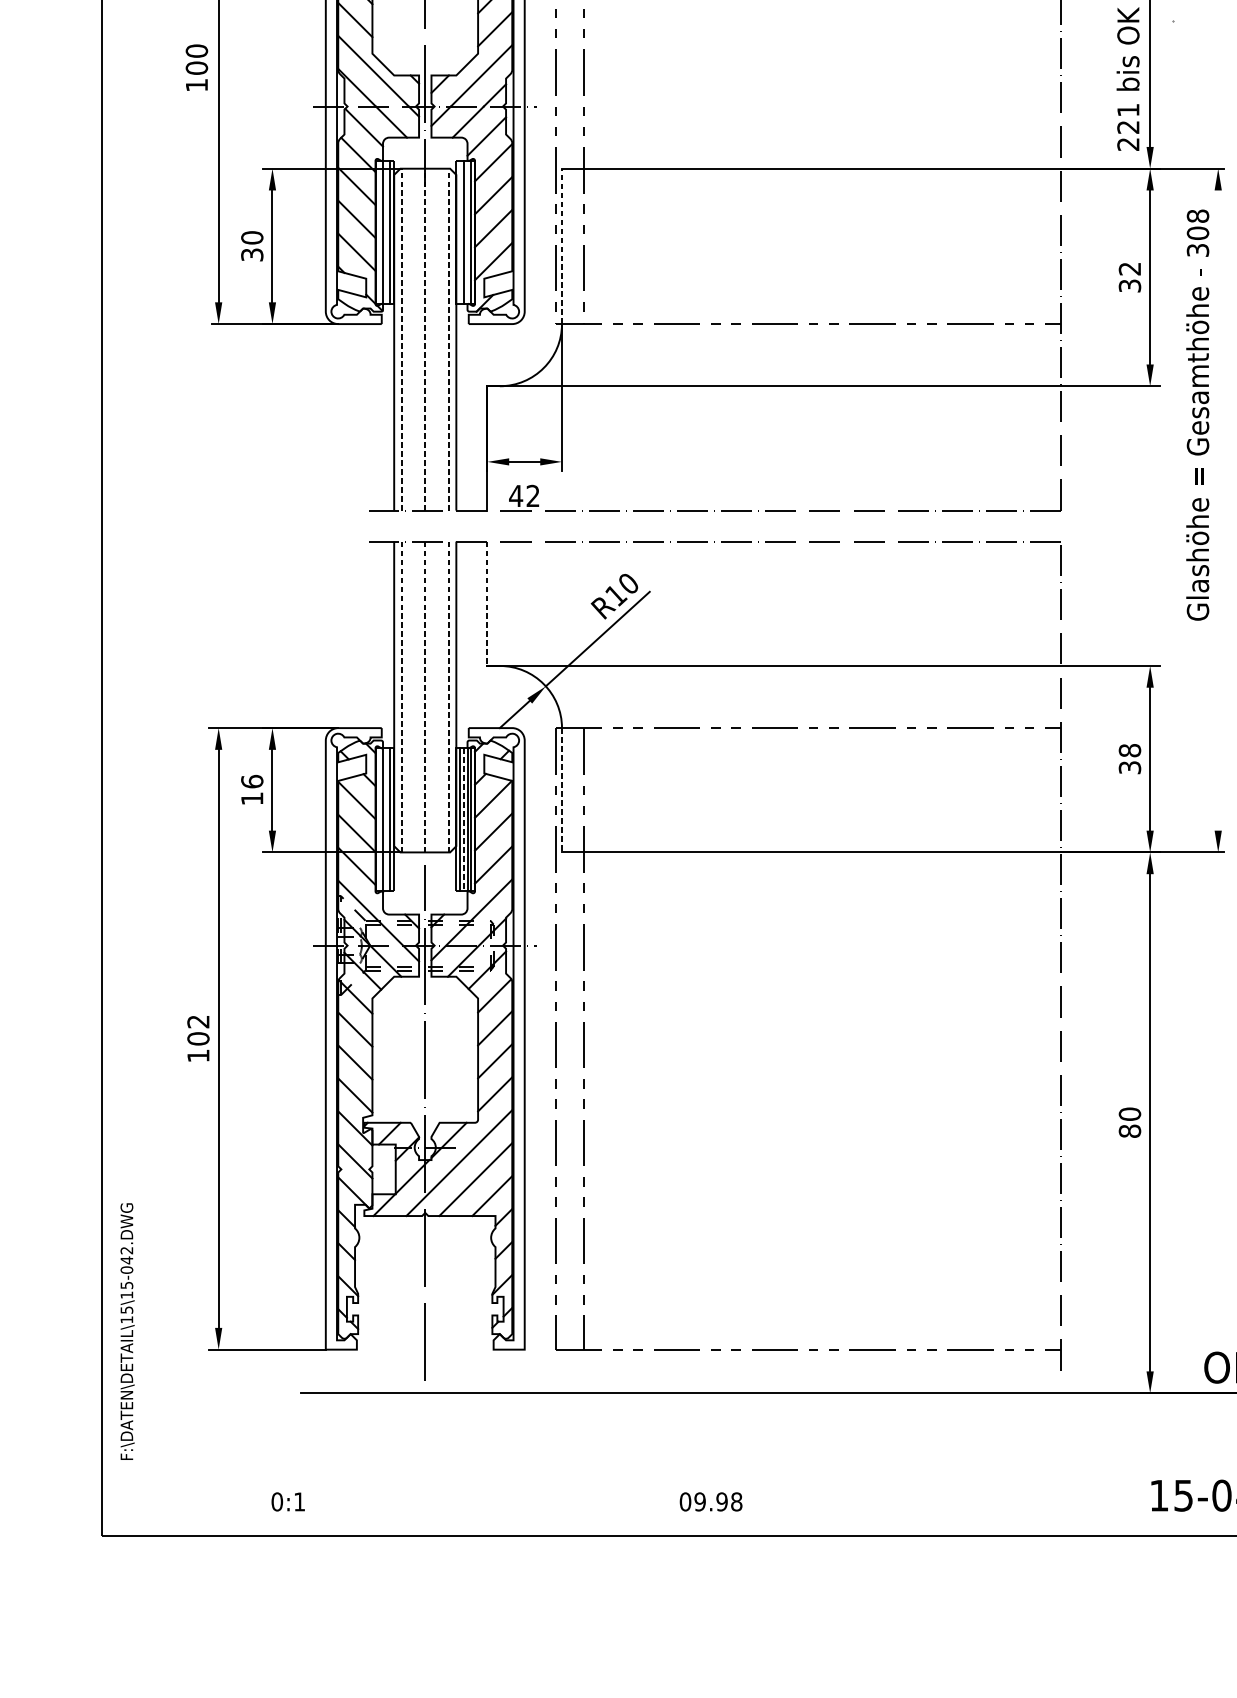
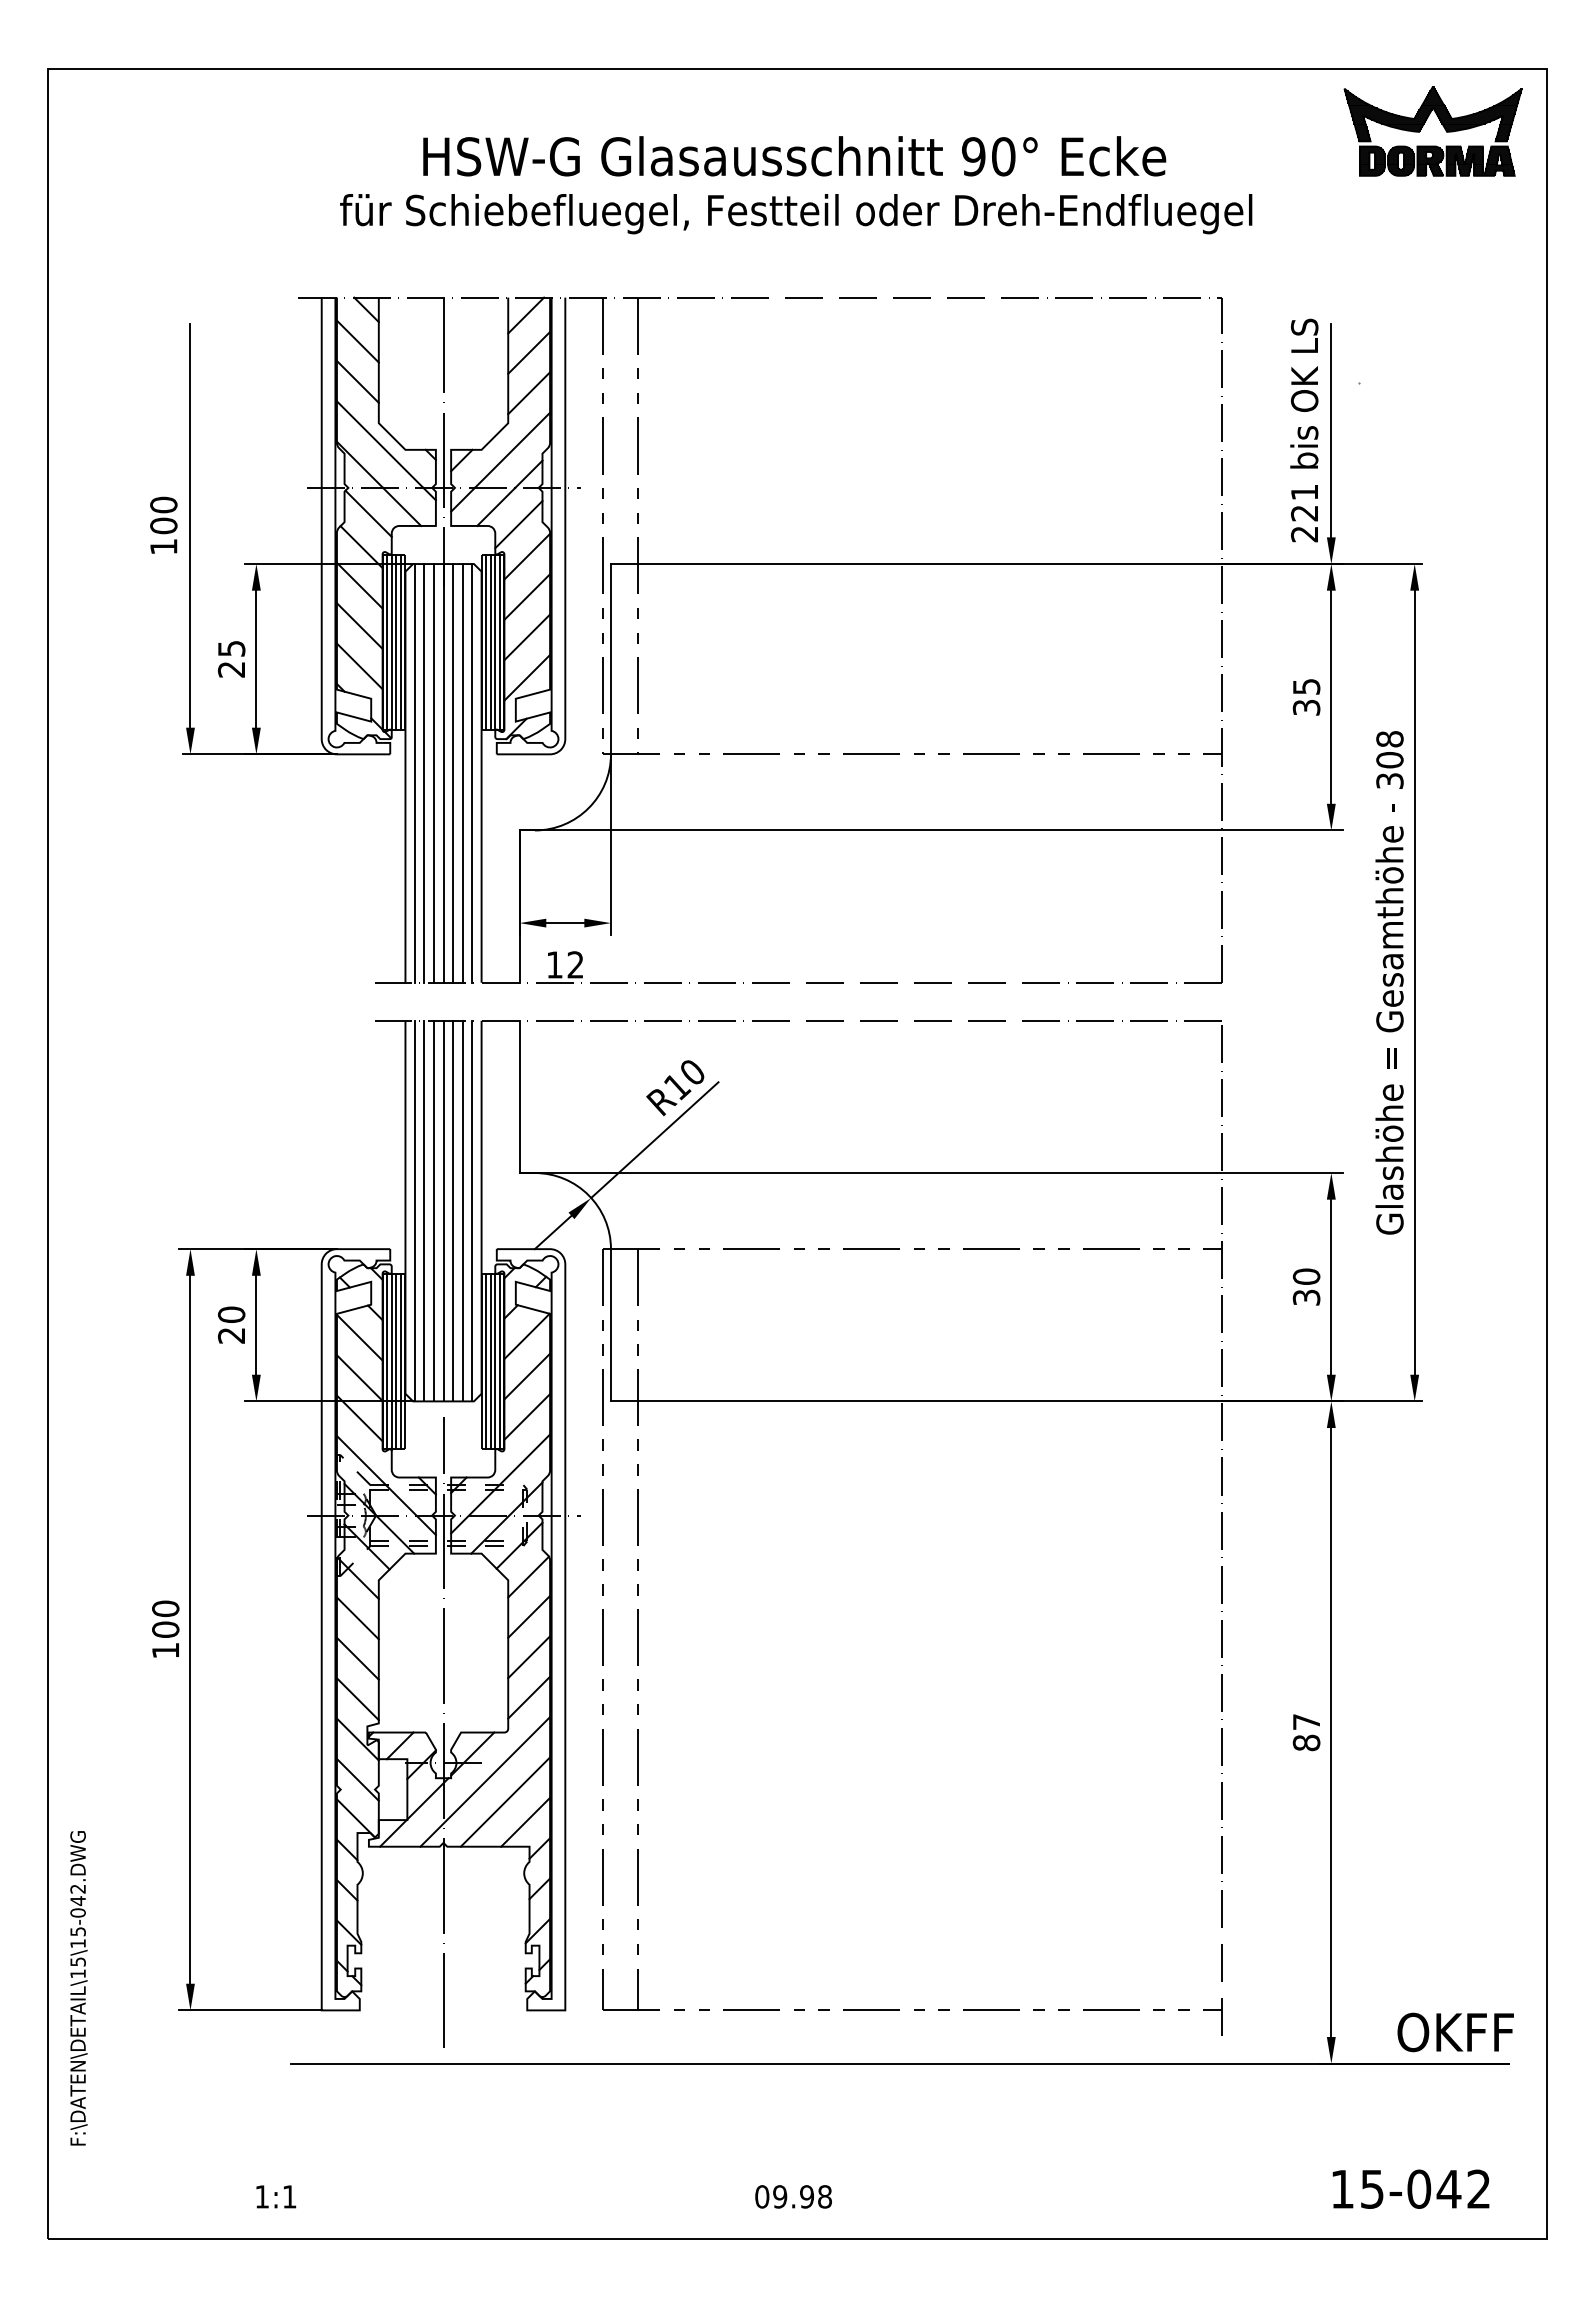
text: (196, 67) -> (163, 524), moved
line: (379, 231) -> (387, 641), added
line: (386, 231) -> (396, 641), added
line: (460, 231) -> (486, 641), added
line: (467, 231) -> (495, 641), added
text: (252, 245) -> (231, 658), 30 -> 25
line: (561, 245) -> (610, 658), dashed -> solid
text: (1129, 268) -> (1306, 686), 32 -> 35
line: (401, 338) -> (414, 772), dashed -> solid
line: (425, 338) -> (443, 772), dashed -> solid
line: (448, 338) -> (472, 772), dashed -> solid
line: (409, 339) -> (424, 773), added
line: (417, 339) -> (434, 773), added
line: (433, 339) -> (453, 773), added
line: (440, 339) -> (462, 773), added
text: (1197, 414) -> (1389, 982), moved
text: (515, 495) -> (554, 964), 42 -> 12
line: (1218, 510) -> (1414, 982), added
line: (487, 604) -> (519, 1097), dashed -> solid
line: (409, 696) -> (424, 1210), added
line: (417, 696) -> (434, 1210), added
line: (433, 696) -> (453, 1210), added
line: (440, 696) -> (462, 1210), added
line: (401, 697) -> (414, 1211), dashed -> solid
line: (425, 697) -> (443, 1211), dashed -> solid
line: (448, 697) -> (472, 1211), dashed -> solid
text: (1129, 750) -> (1306, 1276), 38 -> 30
text: (252, 789) -> (231, 1324), 16 -> 20
line: (561, 790) -> (610, 1325), dashed -> solid
line: (379, 819) -> (387, 1360), added
line: (386, 819) -> (396, 1360), added
line: (463, 819) -> (490, 1361), dashed -> solid
text: (198, 1021) -> (165, 1608), 102 -> 100
text: (1129, 1113) -> (1306, 1721), 80 -> 87
text: (277, 1501) -> (262, 2196), 0:1 -> 1:1

